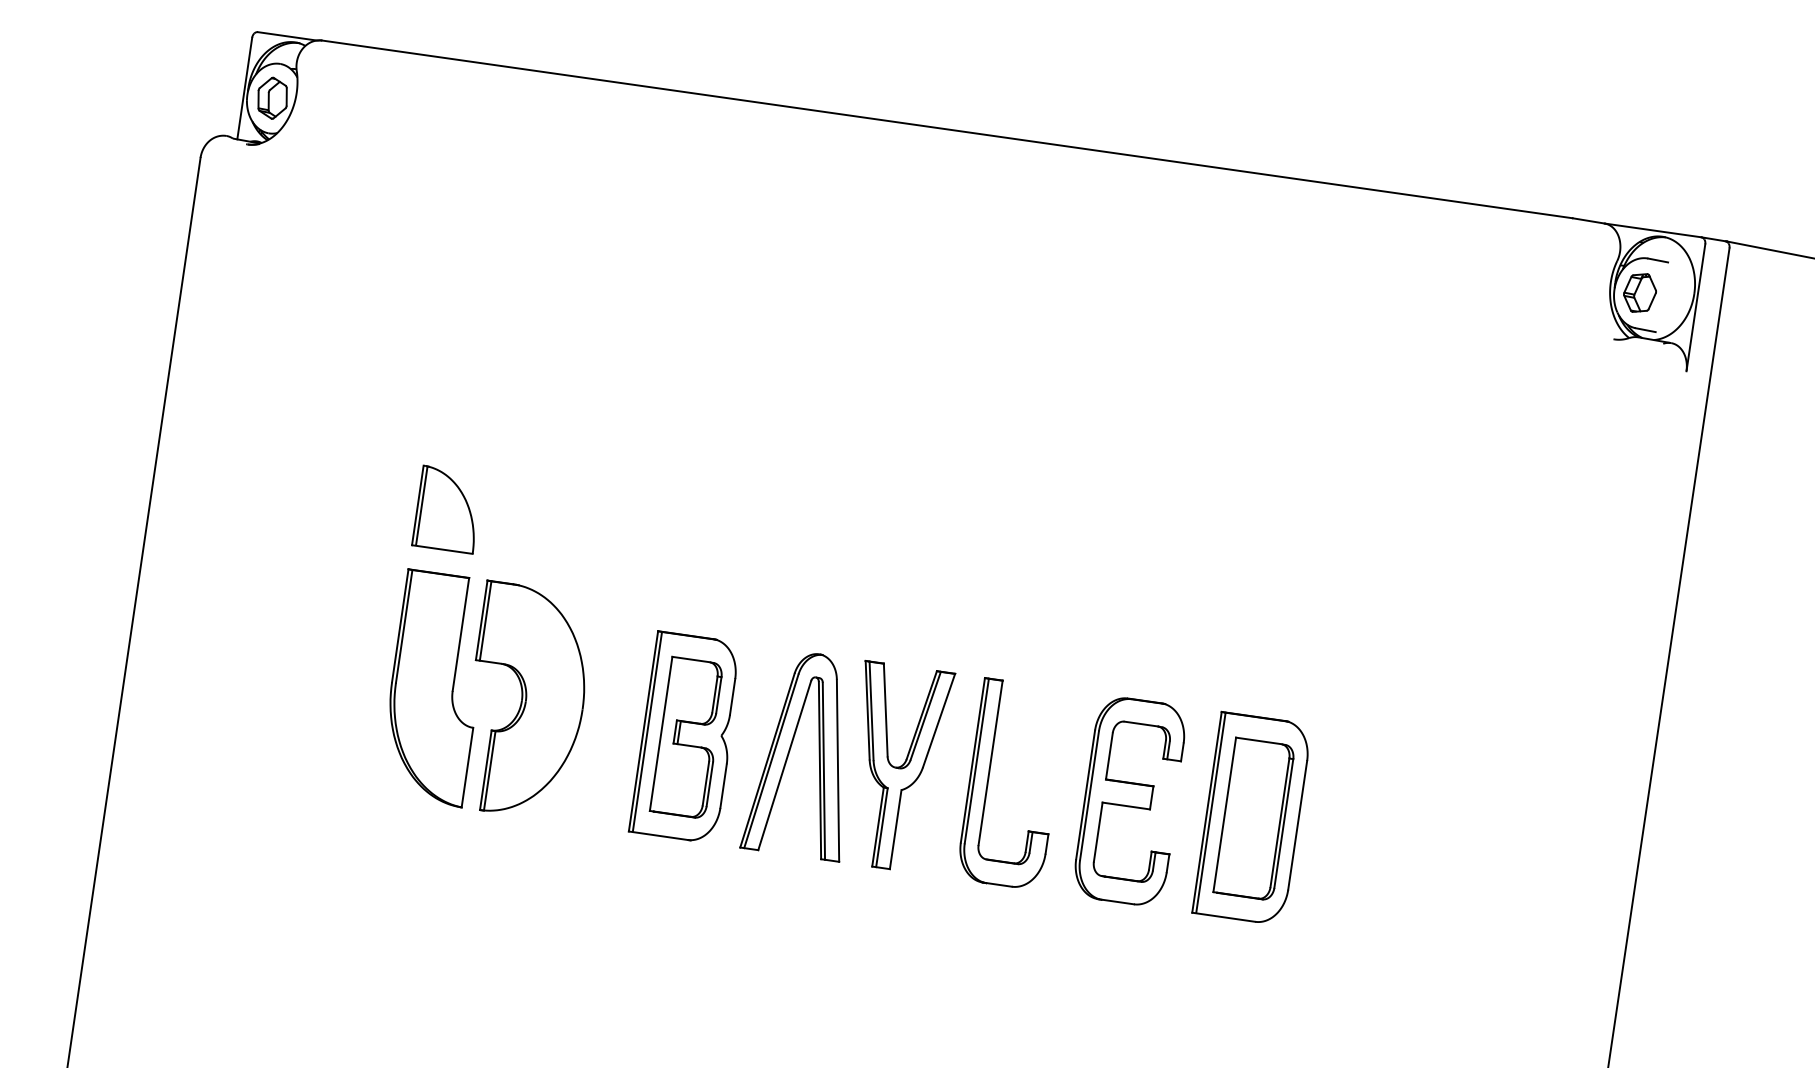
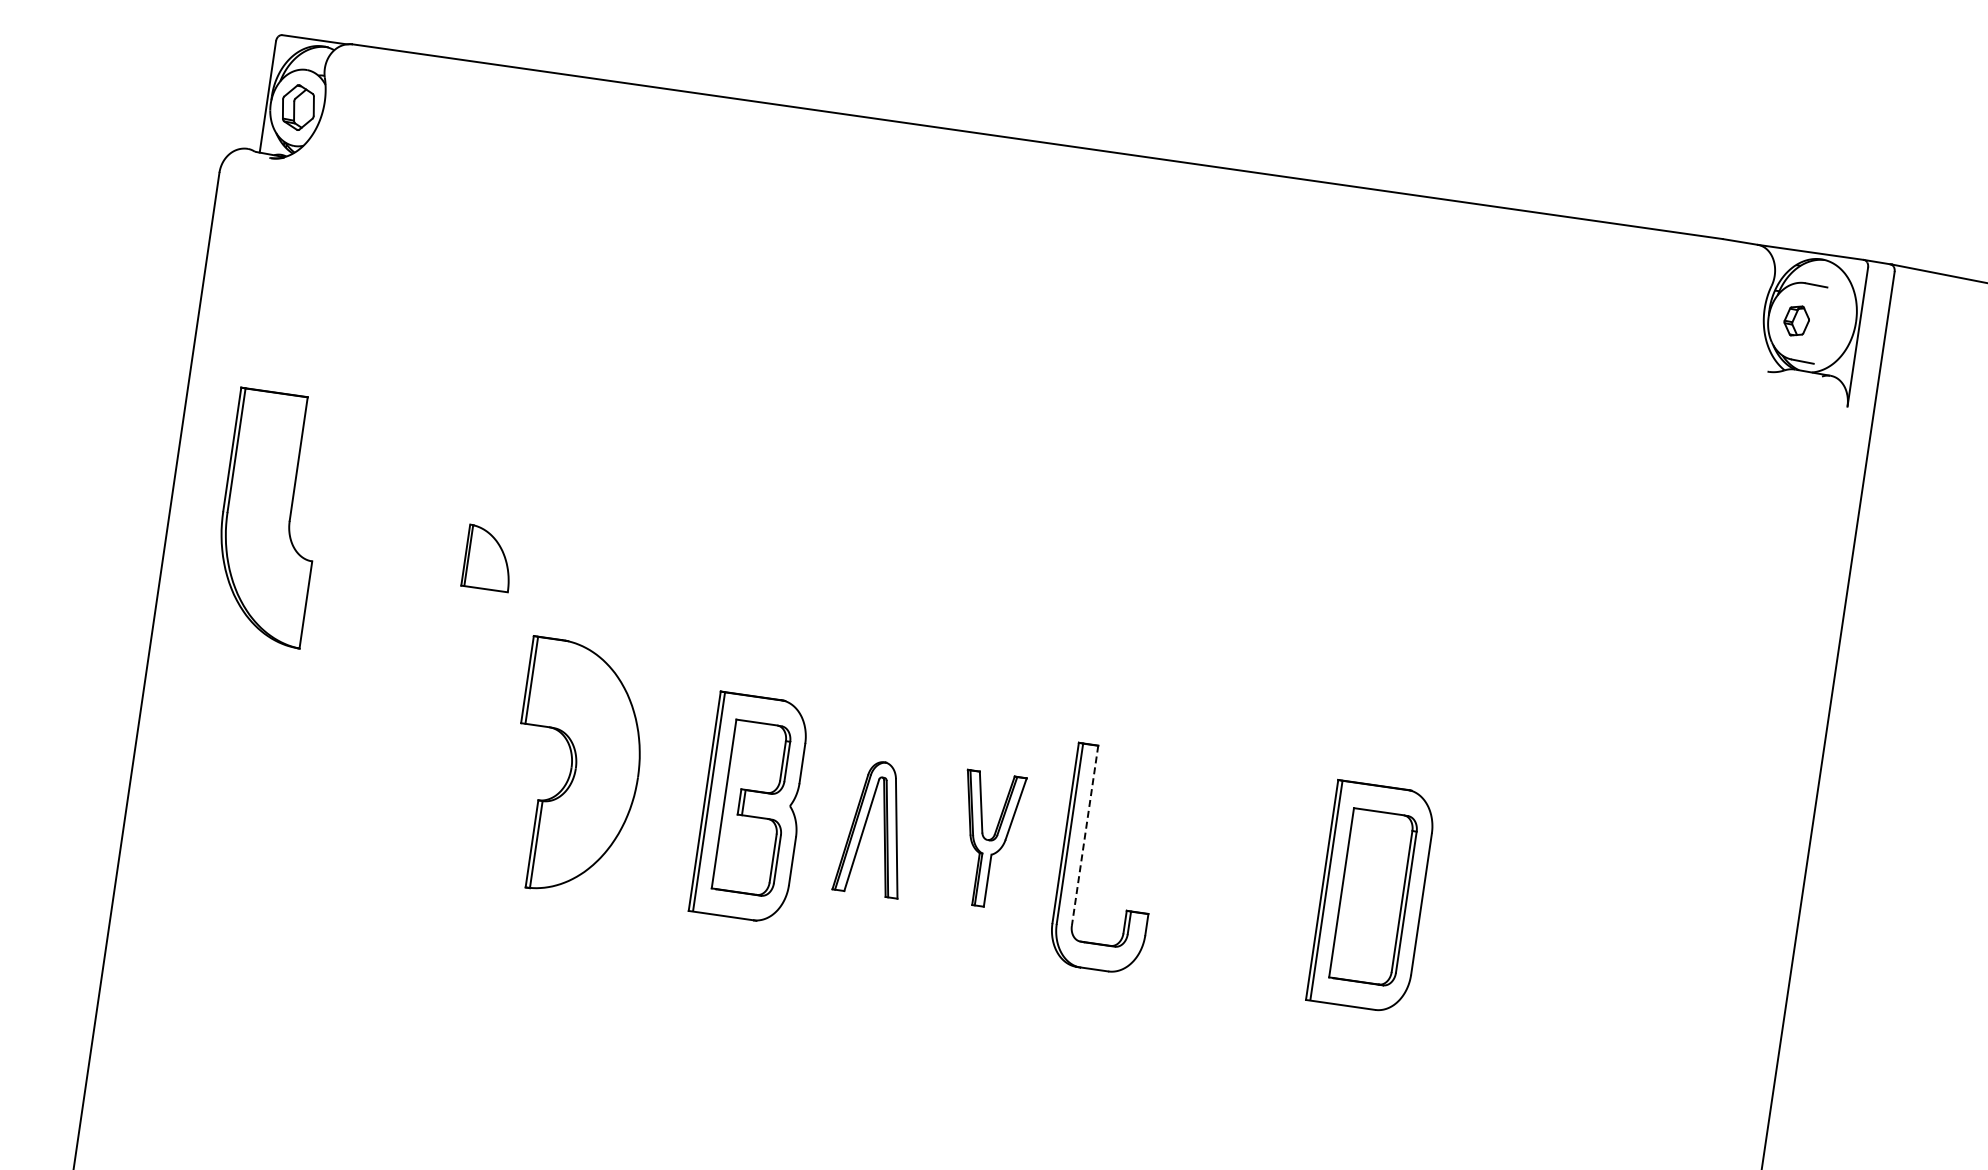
part: (1639, 292) -> (1796, 320), size x0.7
part: (442, 509) -> (484, 558), size x0.7
part: (431, 687) -> (266, 517), moved
part: (789, 758) -> (864, 830), size x0.6
line: (991, 763) -> (1085, 836), solid -> dashed
part: (910, 765) -> (997, 838), size x0.6
part: (1129, 800) -> (1237, 877), removed

